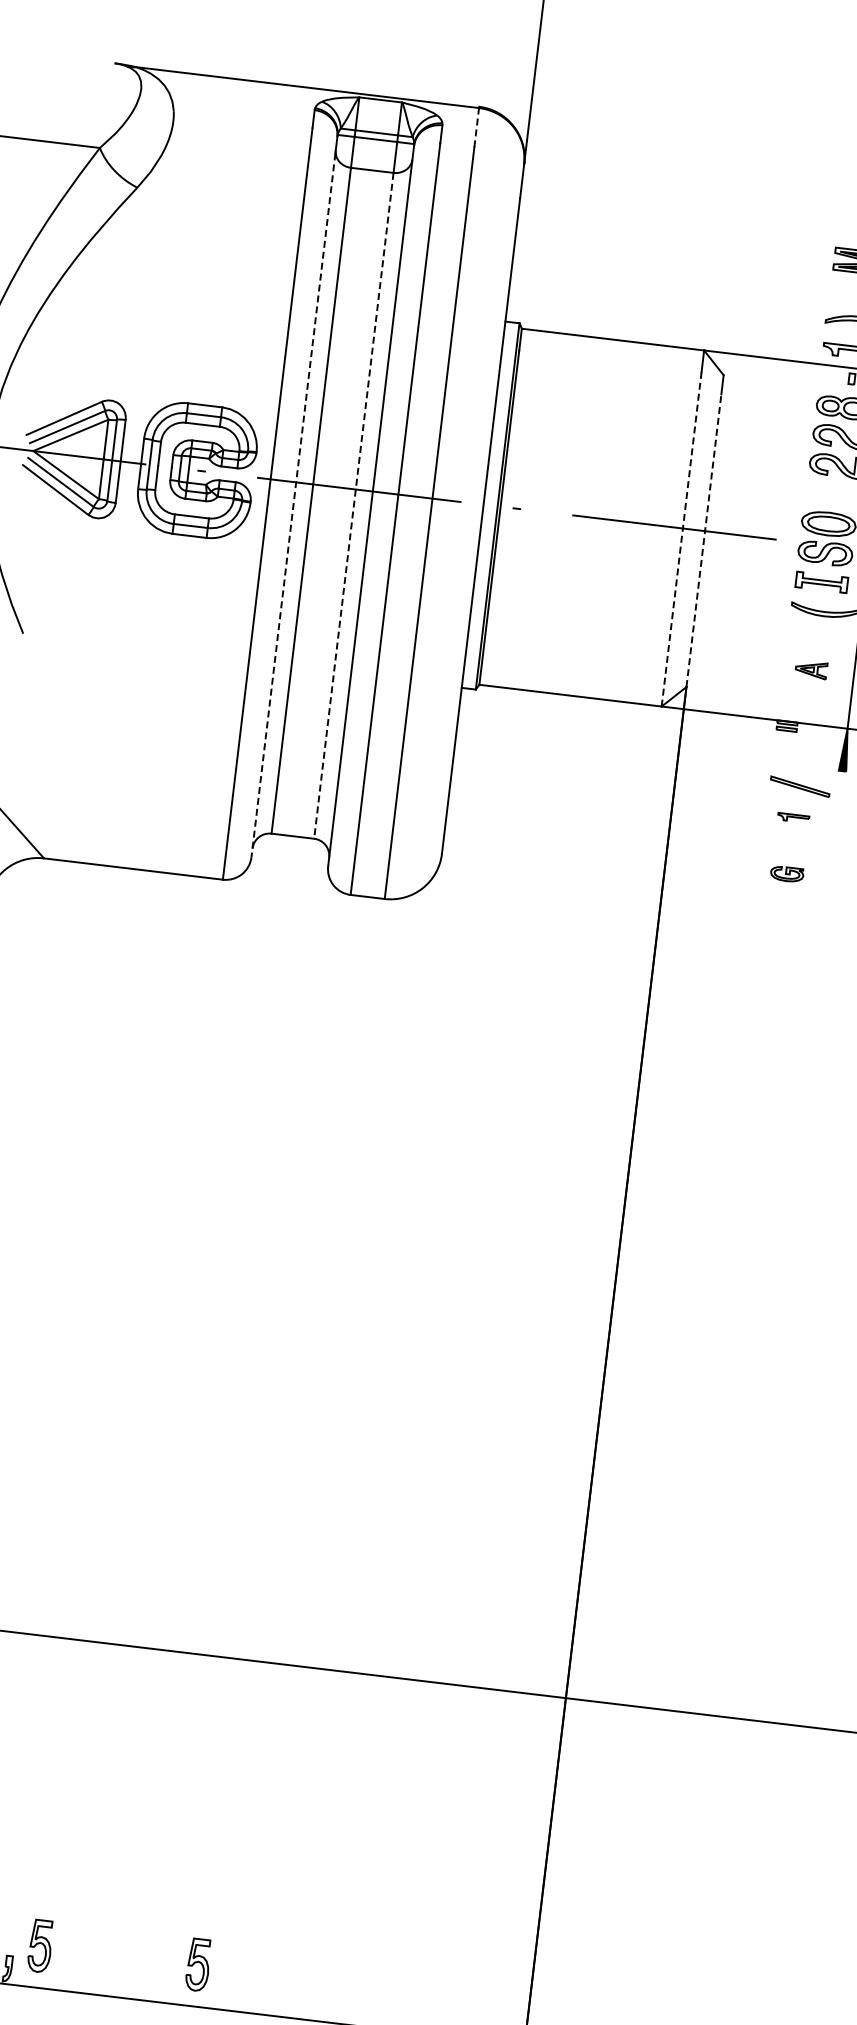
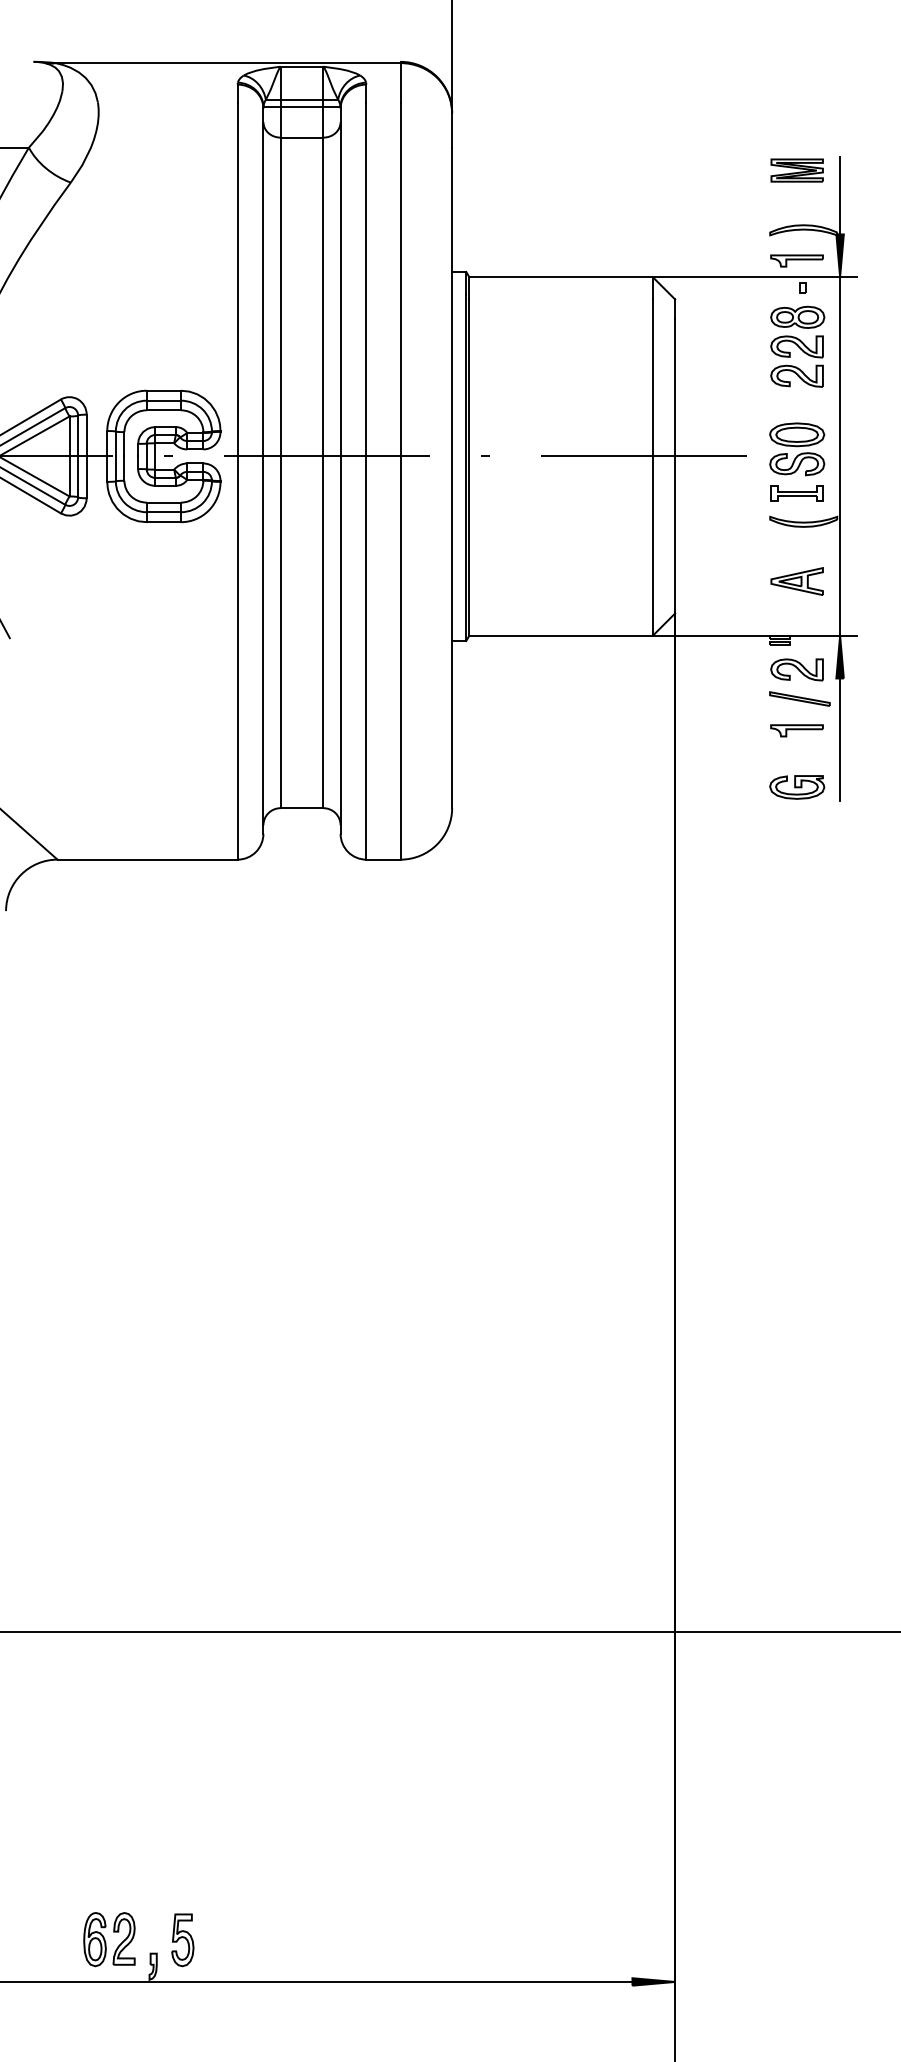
line: (476, 127) -> (400, 82), dashed -> solid
line: (293, 506) -> (263, 480), dashed -> solid
line: (353, 506) -> (323, 473), dashed -> solid
line: (681, 538) -> (652, 466), dashed -> solid
line: (704, 540) -> (675, 465), dashed -> solid
part: (810, 669) -> (796, 581), size x1.67
part: (800, 757) -> (796, 669), added
part: (793, 817) -> (796, 730), size x1.67
line: (835, 831) -> (840, 739), added
part: (787, 874) -> (797, 787), size x1.67
part: (198, 1965) -> (341, 1940), removed

